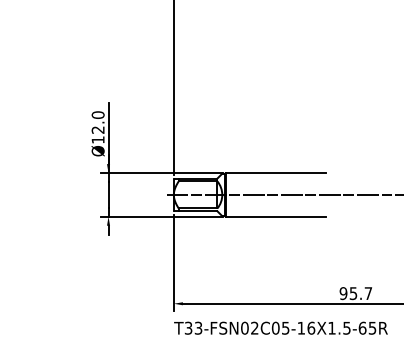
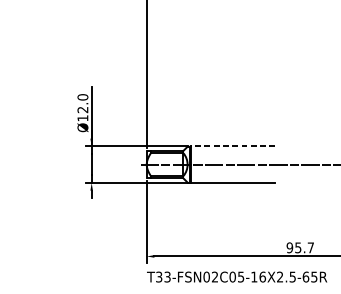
line: (276, 173) -> (233, 146), solid -> dashed
text: (331, 327) -> (279, 276), T33-FSN02C05-16X1.5-65R -> T33-FSN02C05-16X2.5-65R

